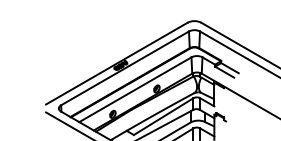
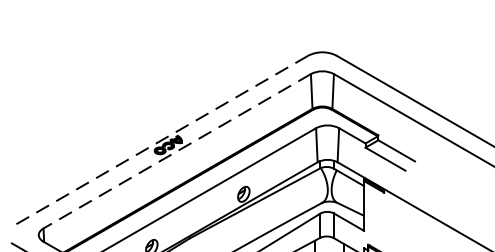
line: (116, 63) -> (159, 141), solid -> dashed
line: (125, 68) -> (178, 151), solid -> dashed

